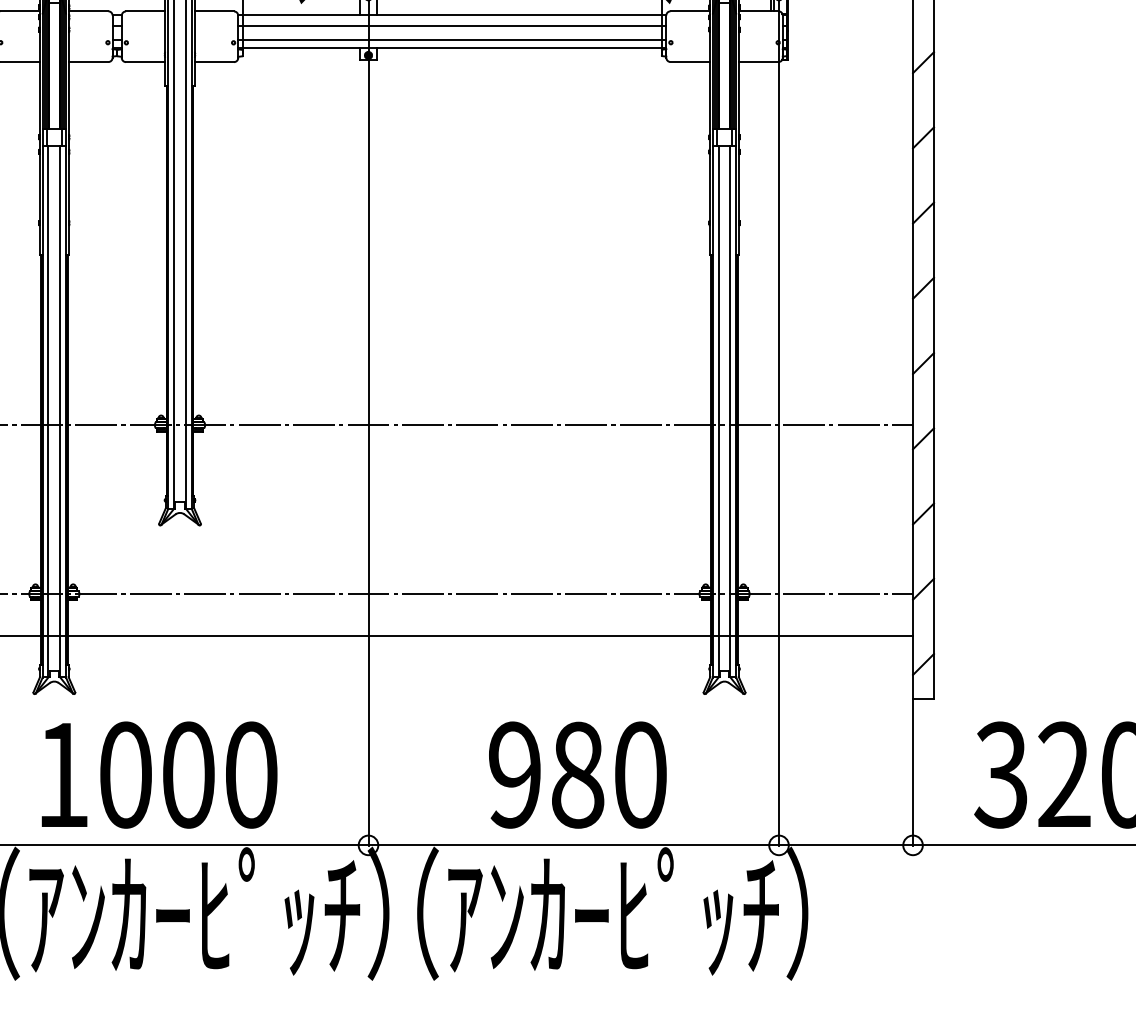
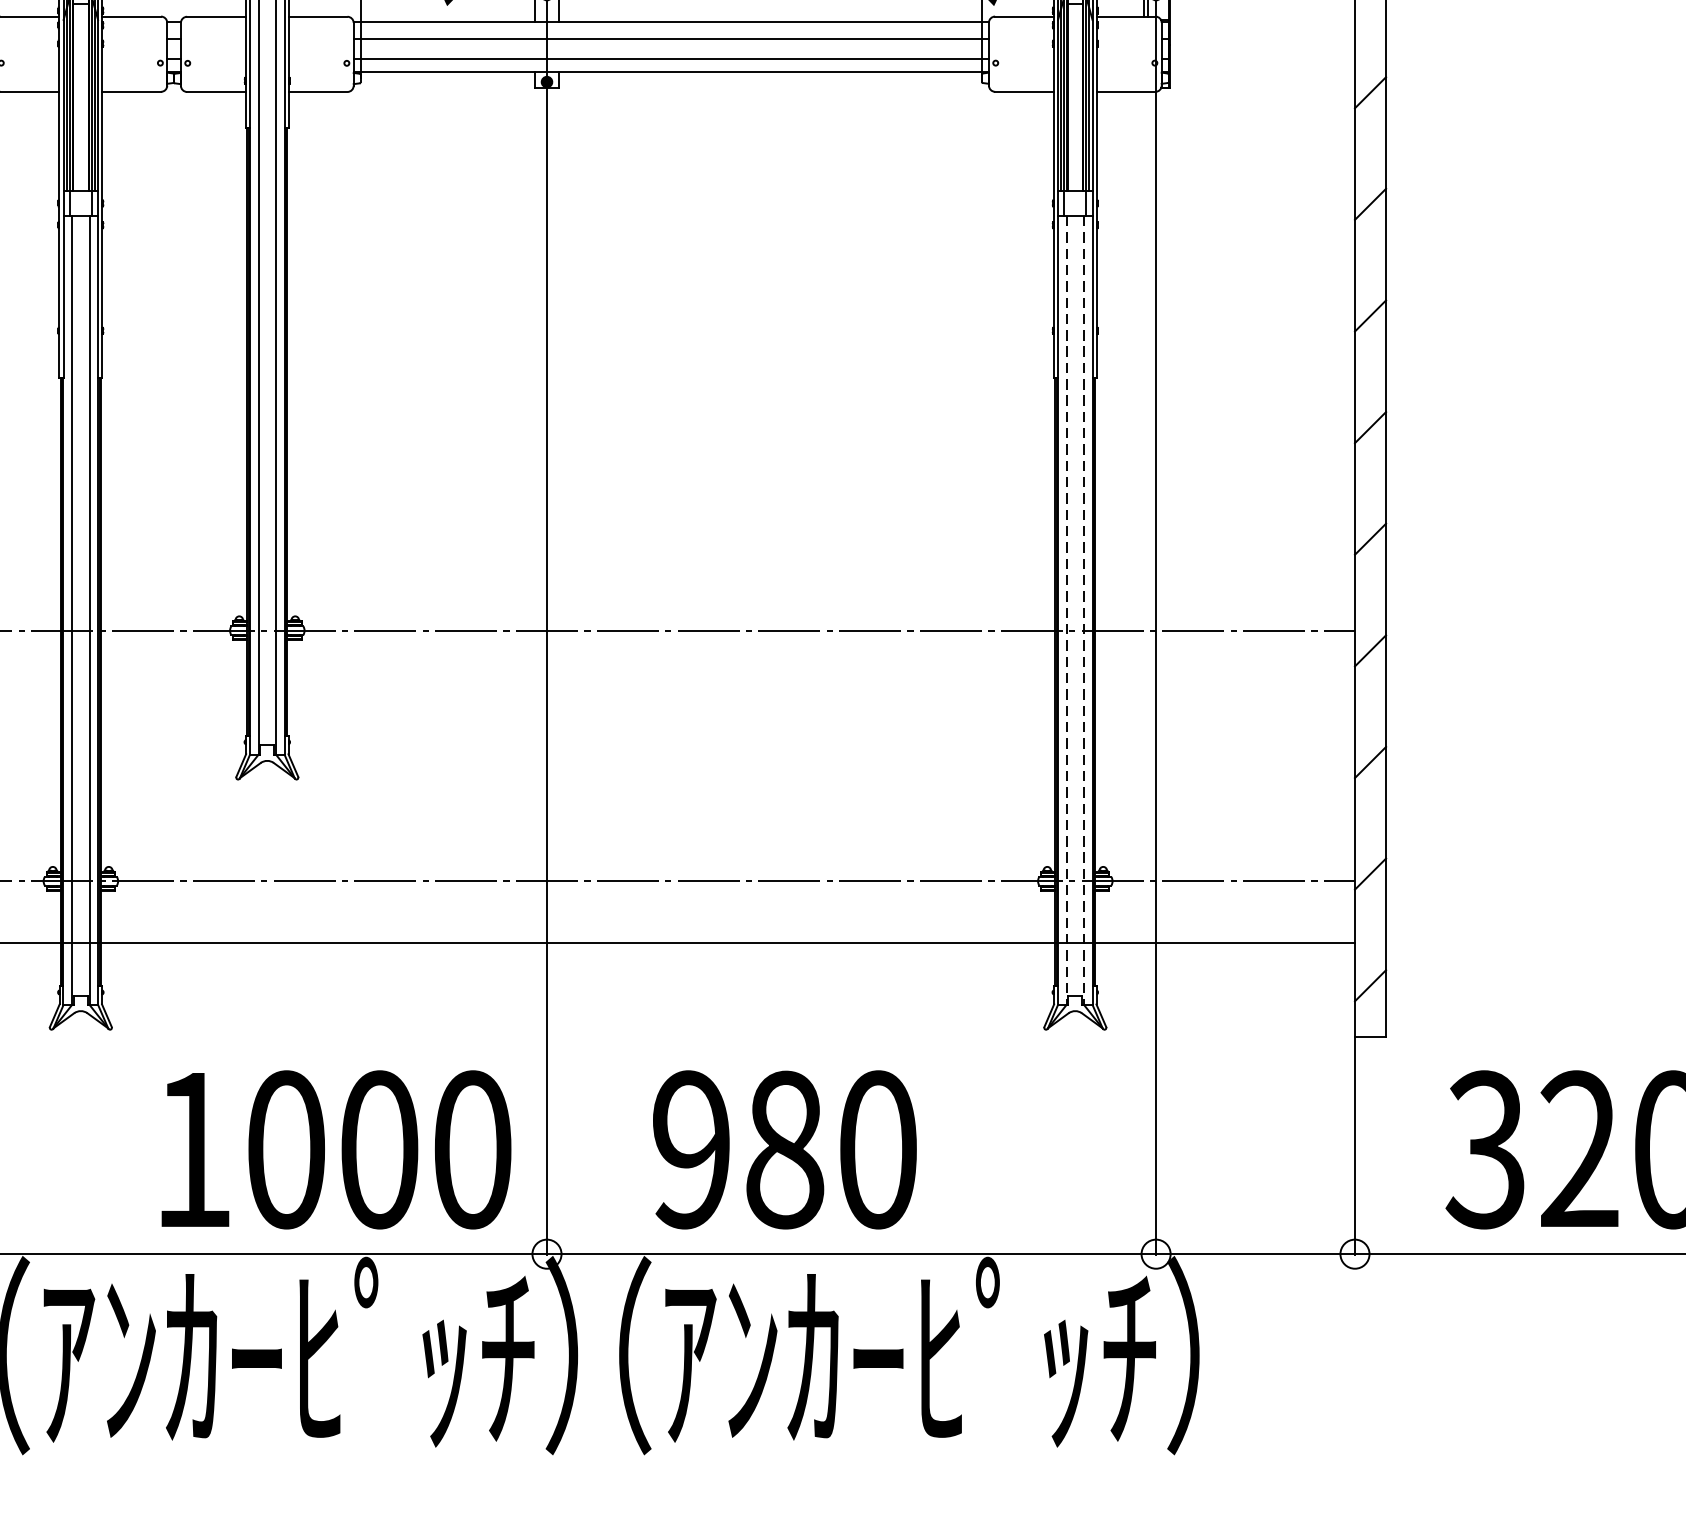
line: (718, 411) -> (1066, 610), solid -> dashed
line: (730, 411) -> (1084, 610), solid -> dashed
text: (159, 774) -> (336, 1148), moved
text: (577, 774) -> (784, 1148), moved

